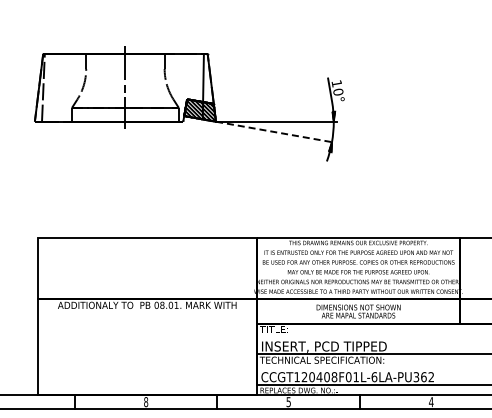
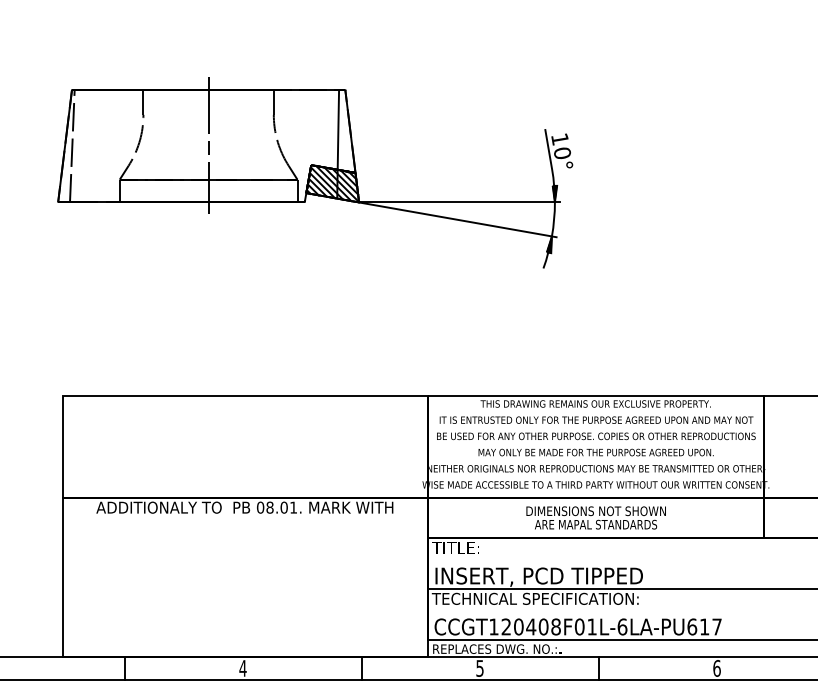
line: (275, 132) -> (458, 220), dashed -> solid
text: (423, 377) -> (703, 627), CCGT120408F01L-6LA-PU362 -> CCGT120408F01L-6LA-PU617
text: (146, 402) -> (243, 669), 8 -> 4
text: (431, 402) -> (717, 669), 4 -> 6

